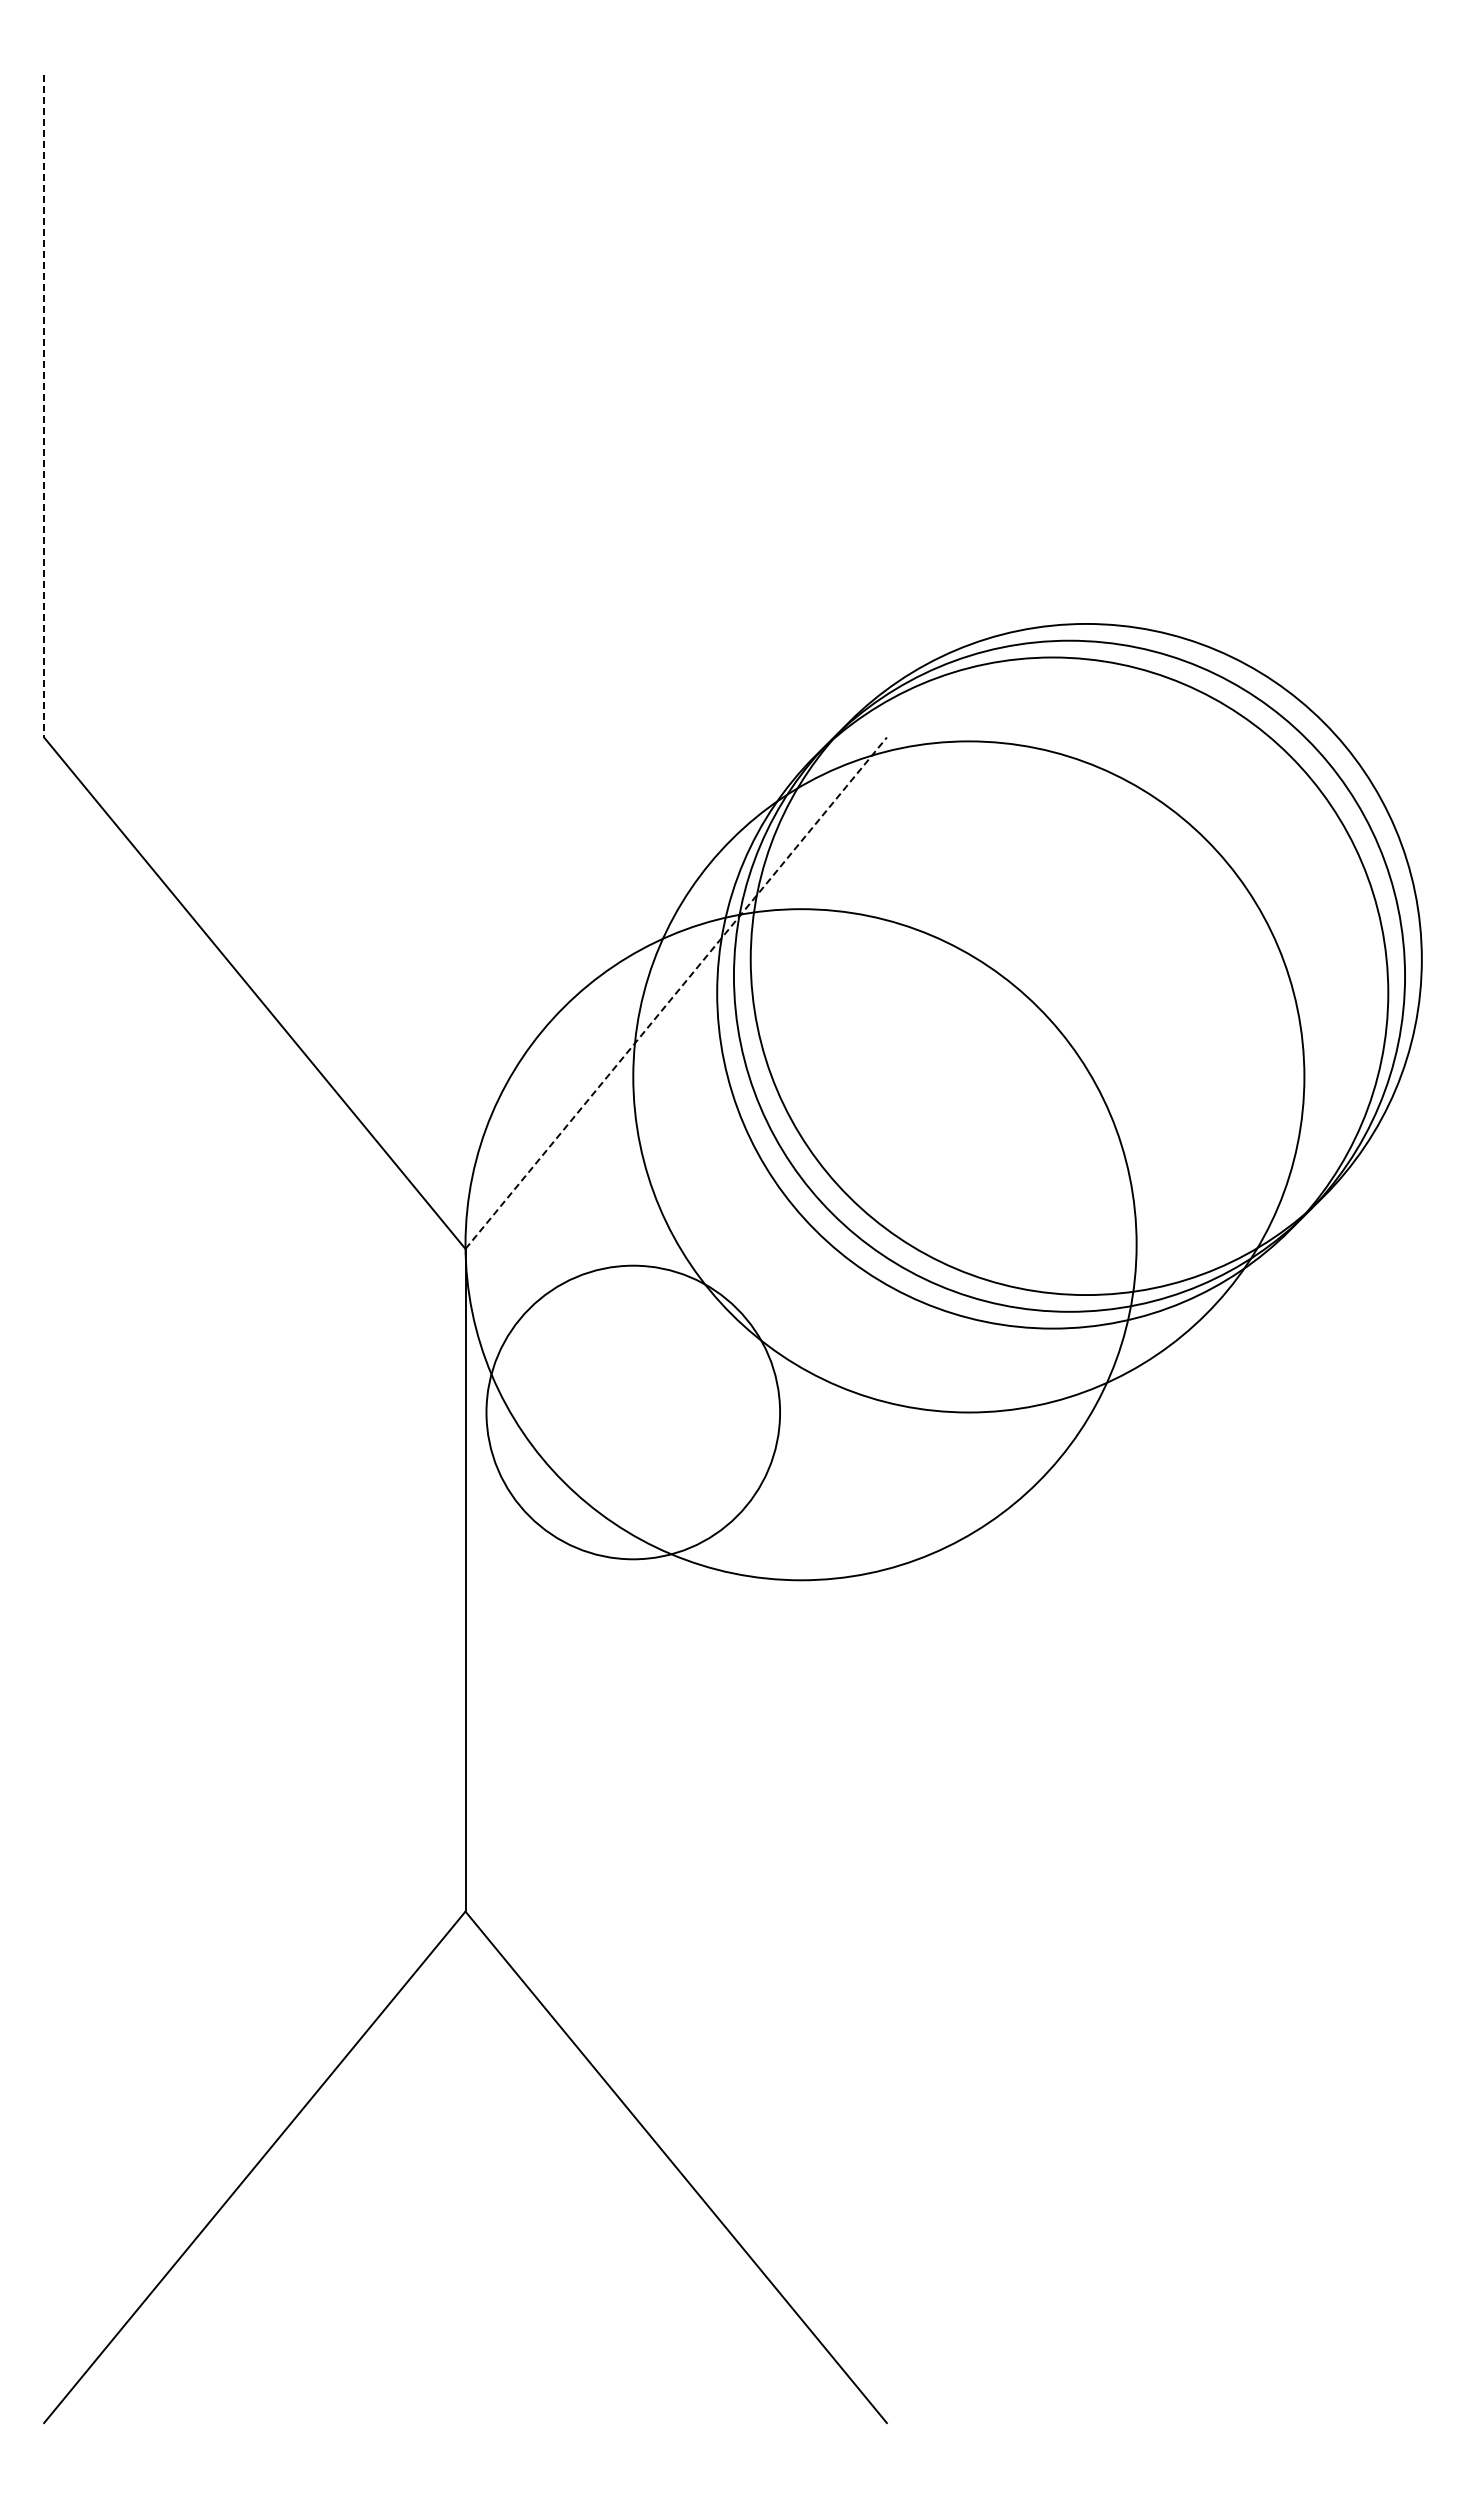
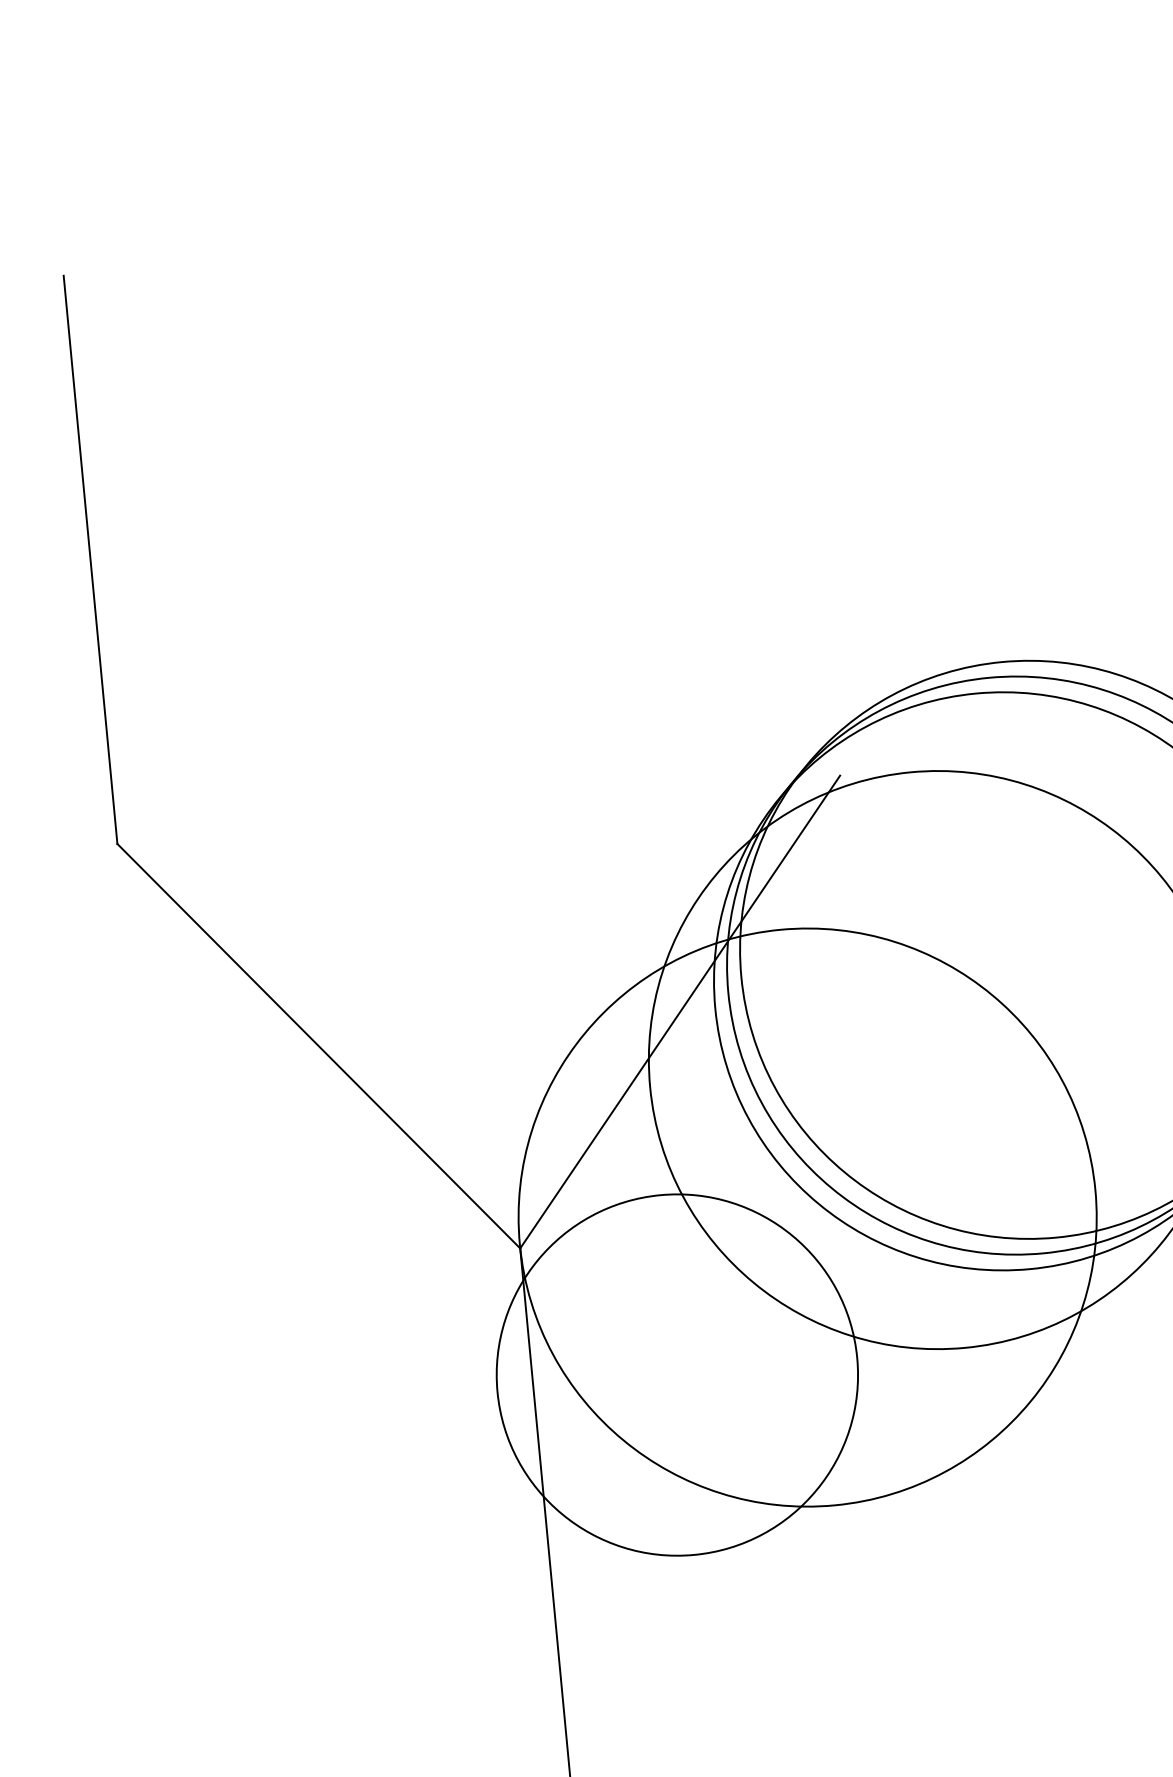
line: (44, 406) -> (90, 560), dashed -> solid
line: (676, 992) -> (680, 1011), dashed -> solid
circle: (633, 1412) -> (677, 1375), size x1.43

